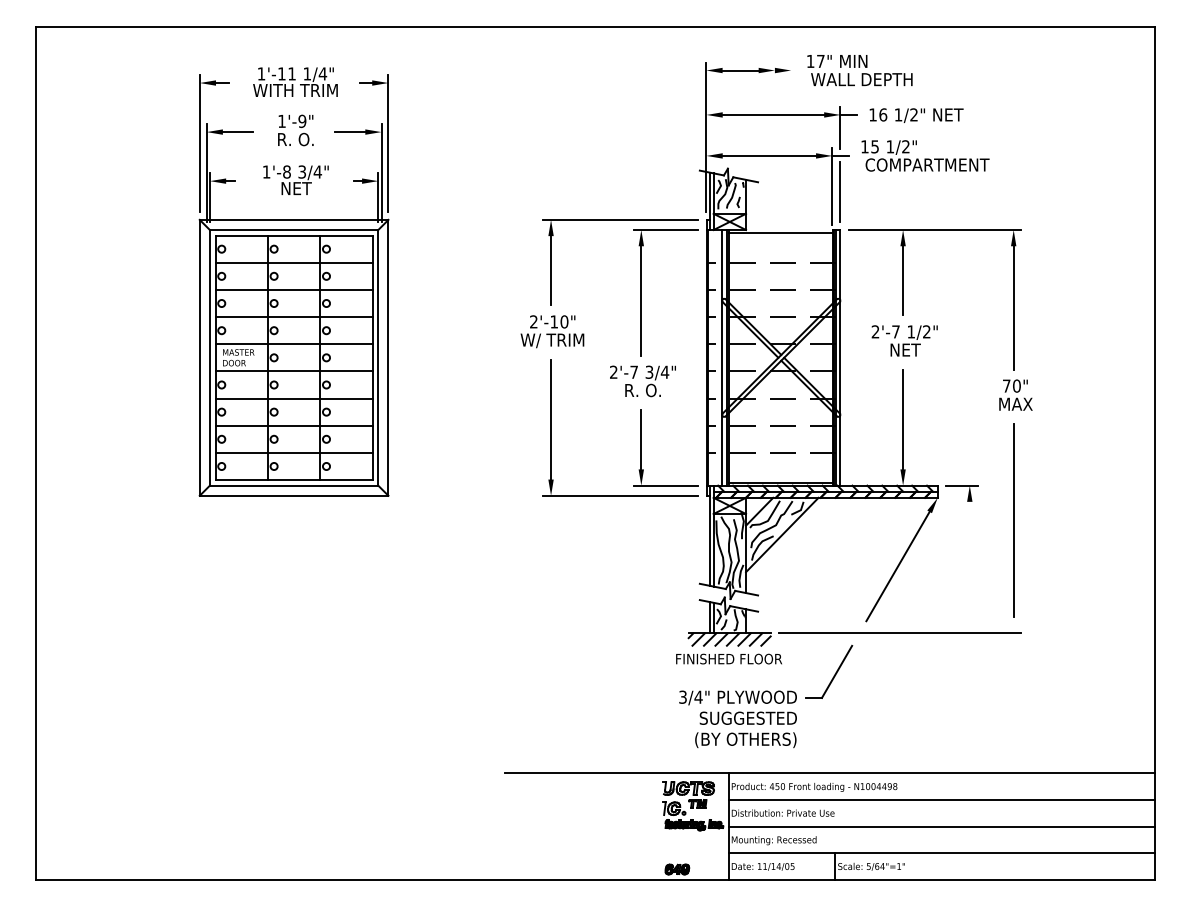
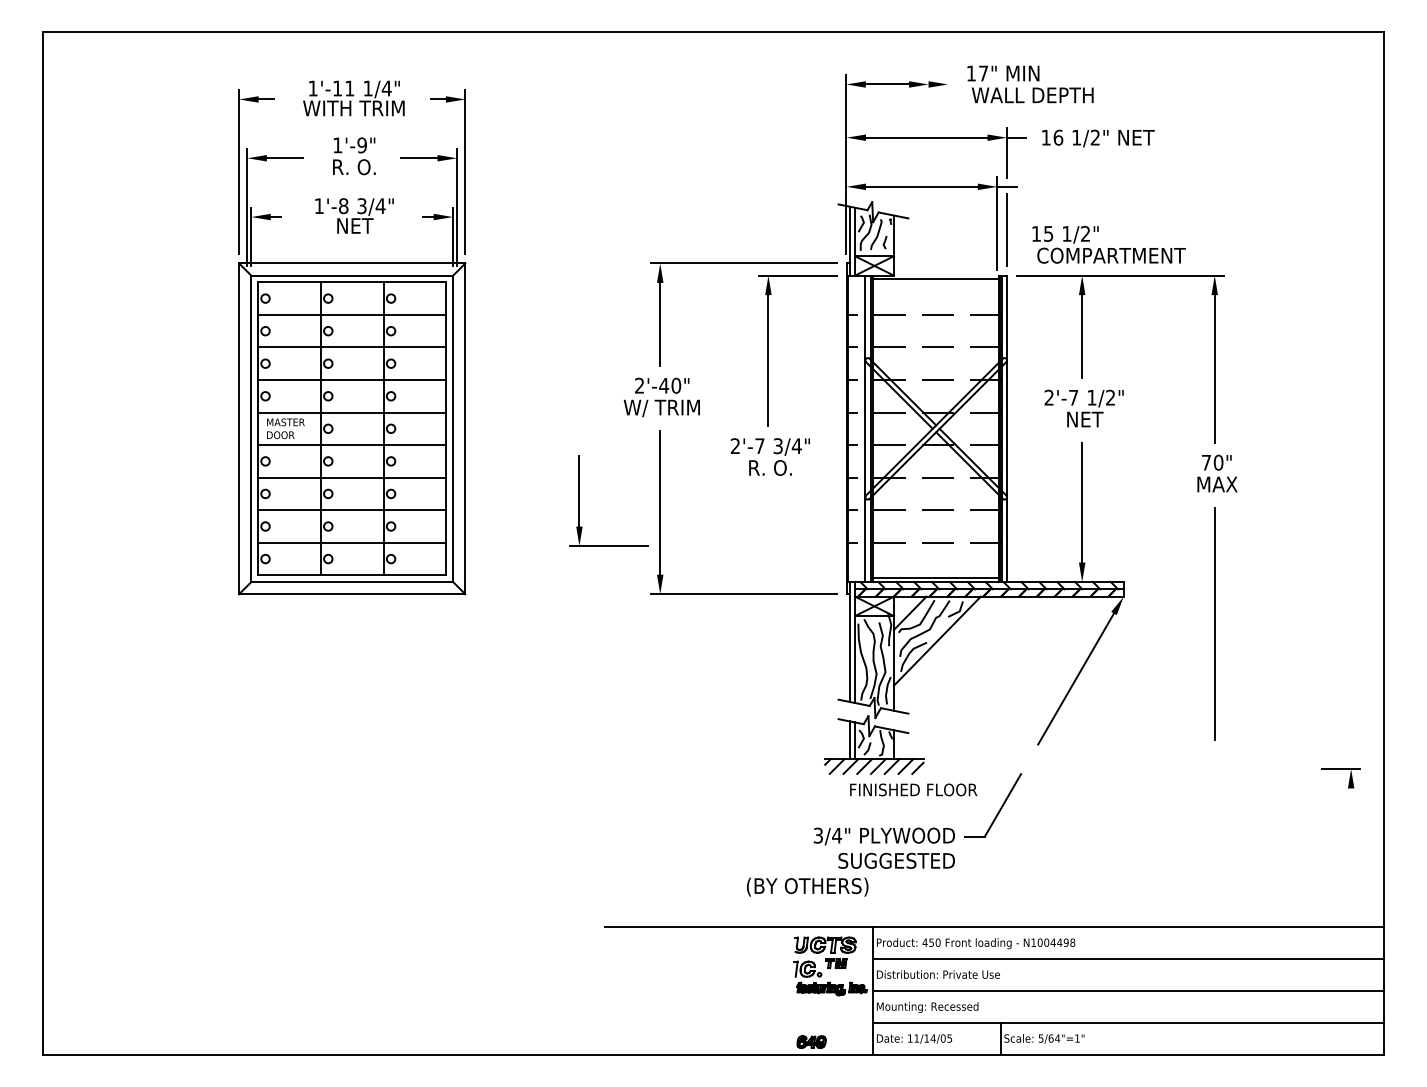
text: (925, 155) -> (1108, 244), moved
text: (554, 321) -> (664, 385), 2'-10" -> 2'-40"
part: (641, 447) -> (579, 500), moved
part: (960, 486) -> (1340, 769), moved
line: (900, 633) -> (1078, 759), removed
text: (728, 658) -> (913, 789), moved
text: (745, 739) -> (807, 886), moved

